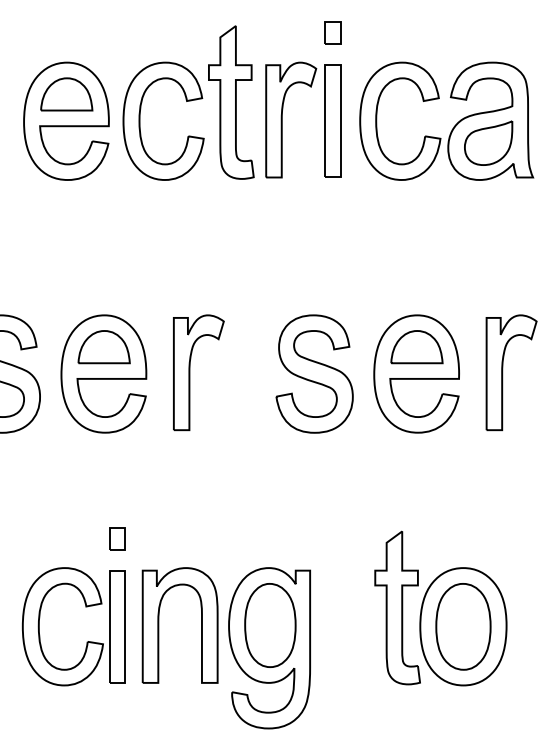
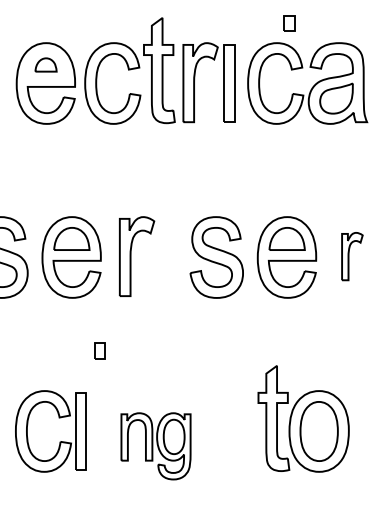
part: (333, 34) -> (289, 23), moved
part: (65, 93) -> (45, 64), size x0.6
part: (511, 372) -> (352, 256), size x0.6
part: (116, 538) -> (99, 350), moved
part: (225, 648) -> (155, 446), size x0.6

